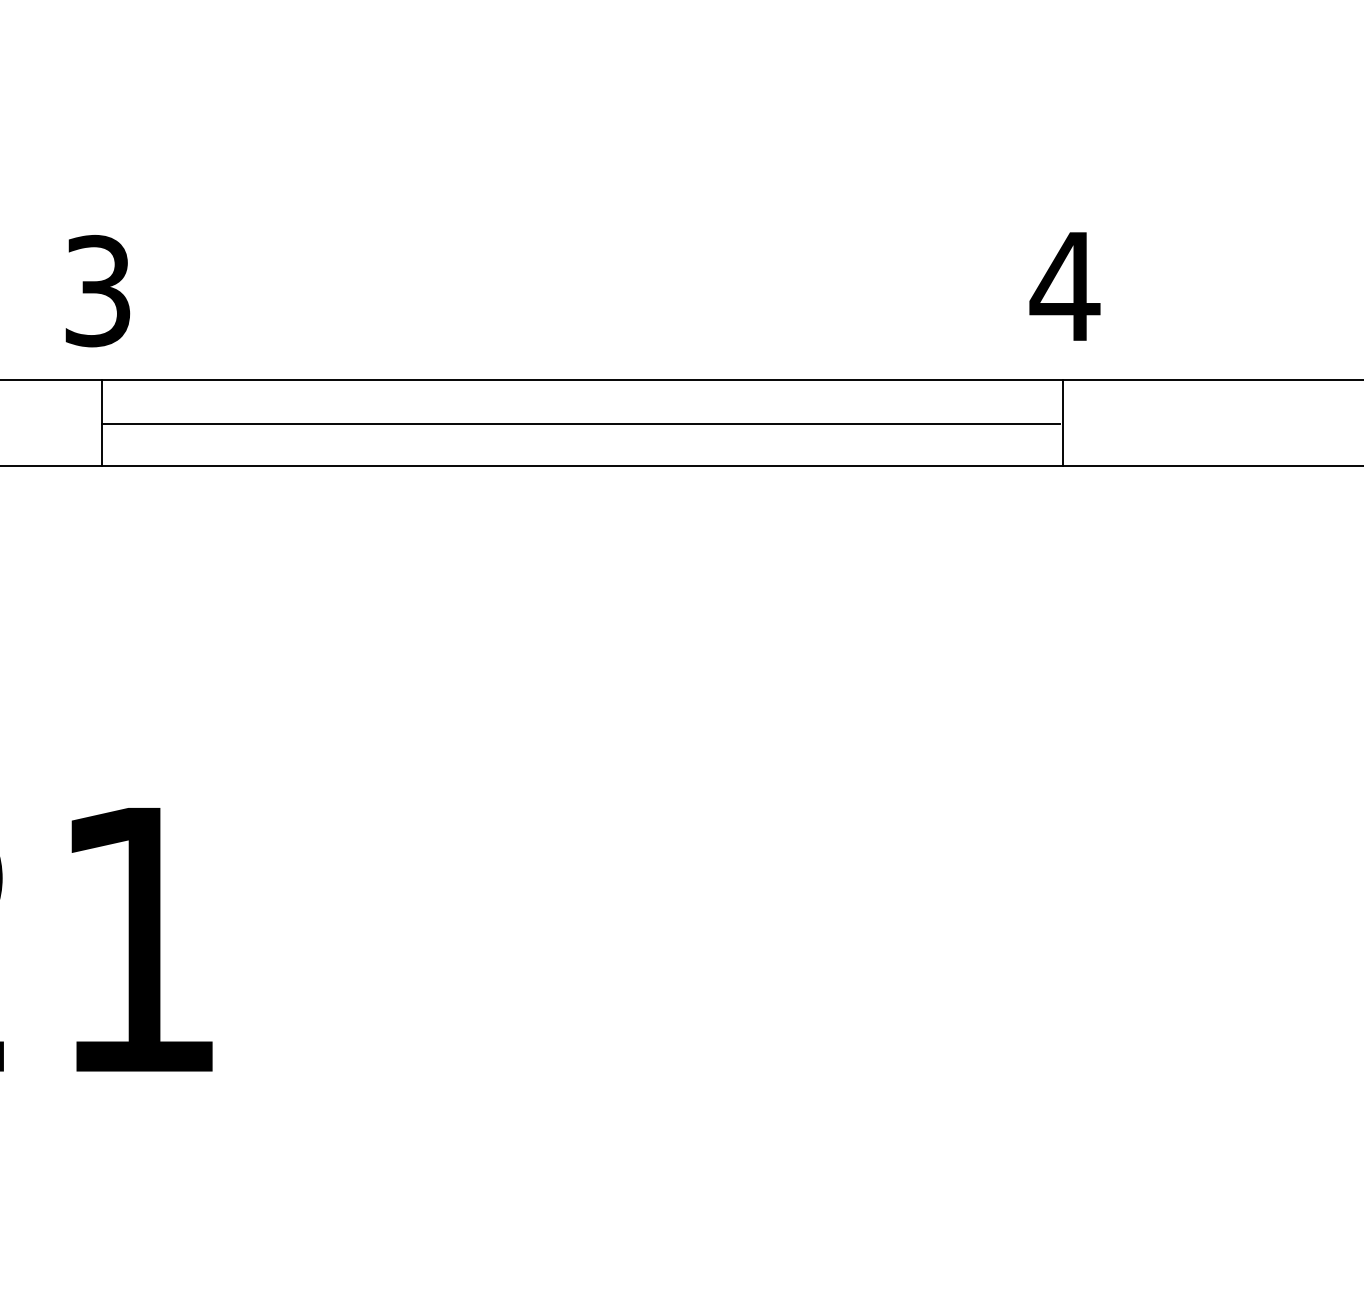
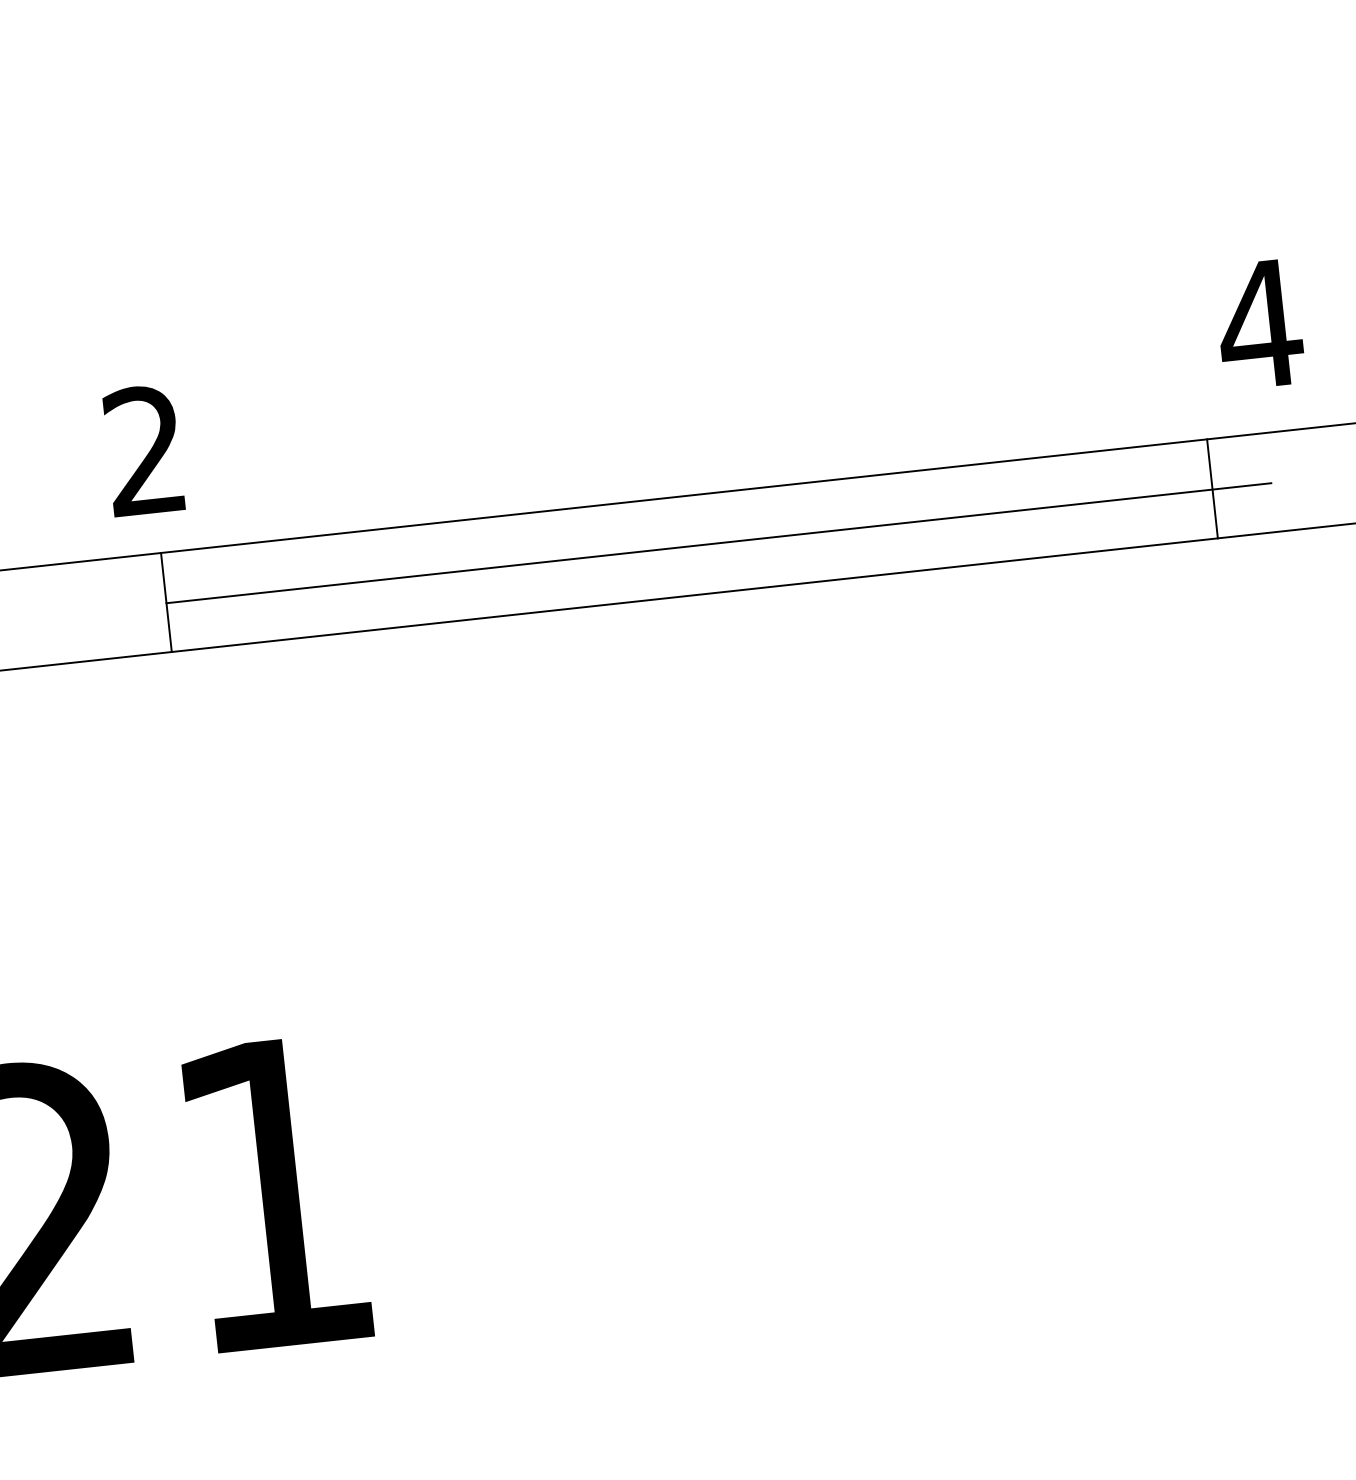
text: (97, 291) -> (144, 451), 3 -> 2
line: (1063, 422) -> (1212, 488), moved

